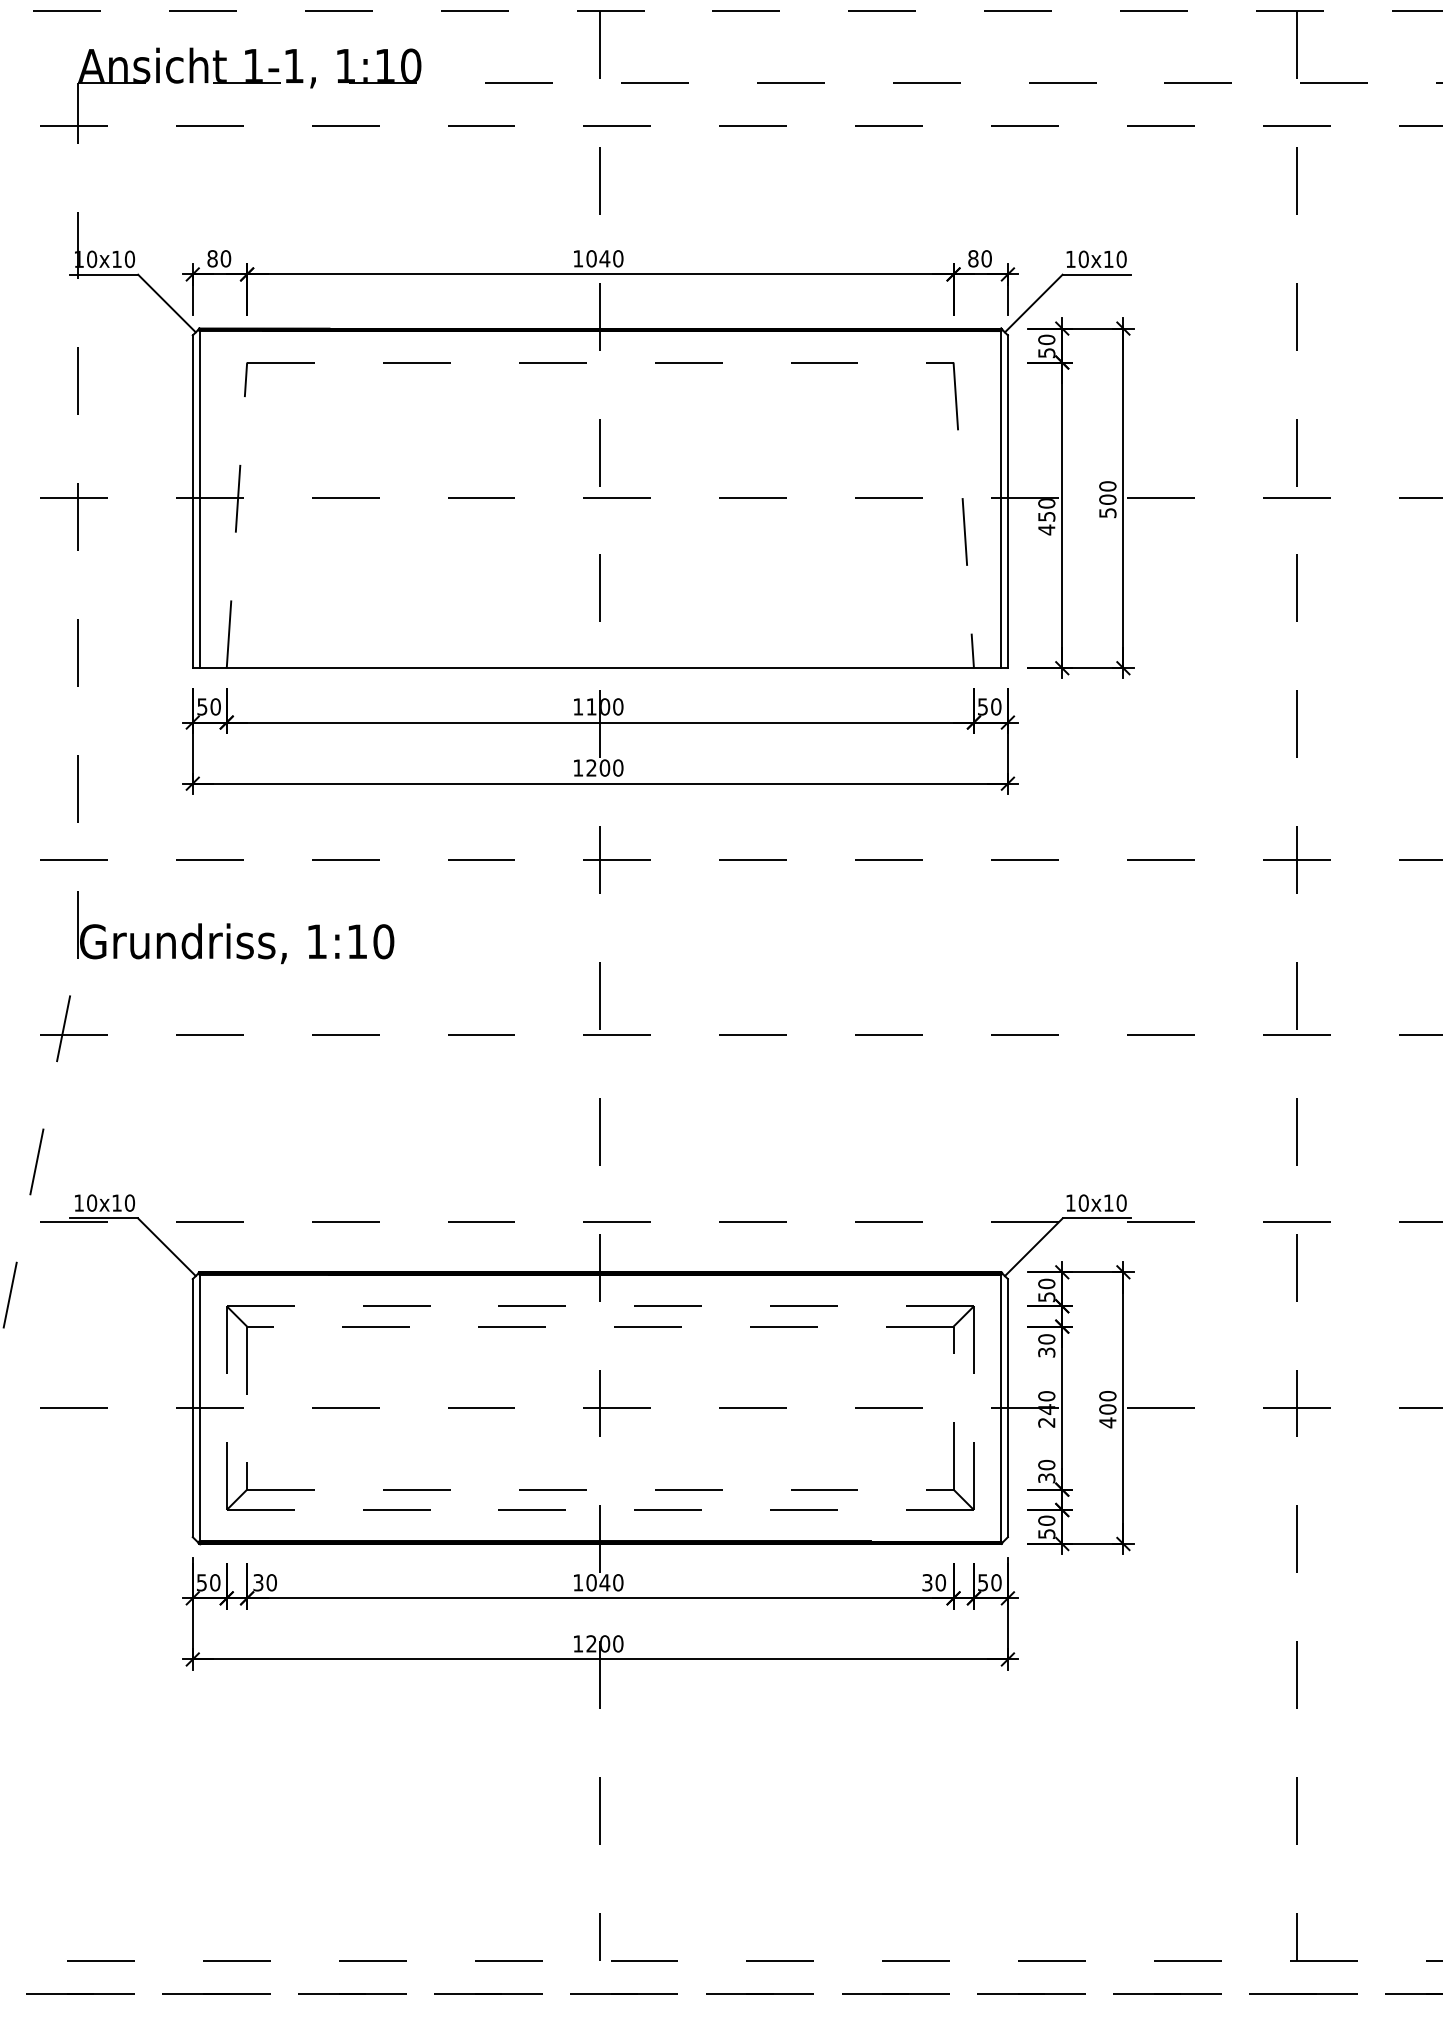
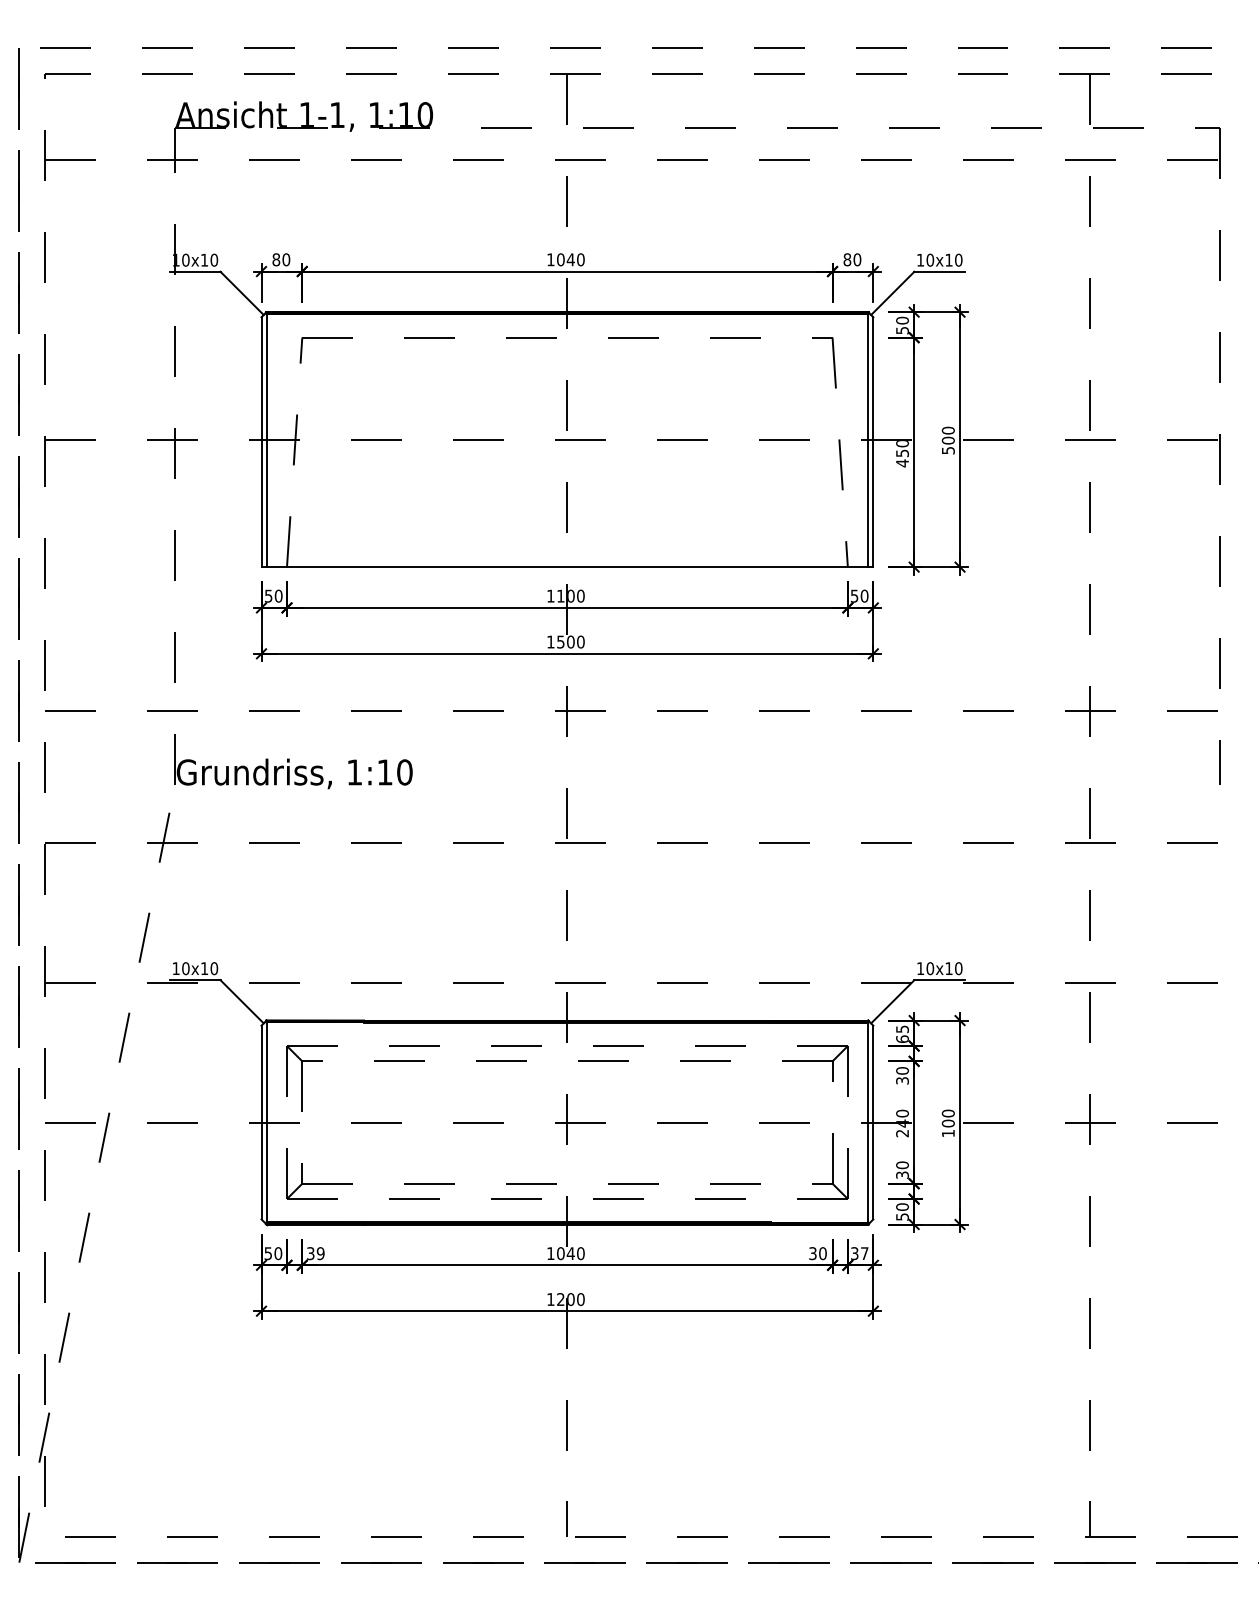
text: (591, 767) -> (560, 641), 1200 -> 1500
text: (1046, 1290) -> (902, 1034), 50 -> 65
text: (1108, 1422) -> (948, 1133), 400 -> 100
text: (271, 1582) -> (320, 1253), 30 -> 39
text: (989, 1582) -> (859, 1253), 50 -> 37

